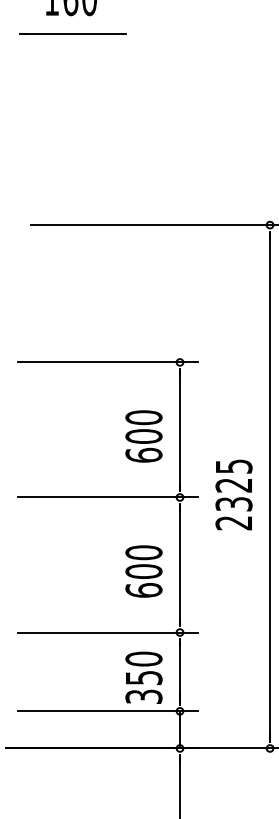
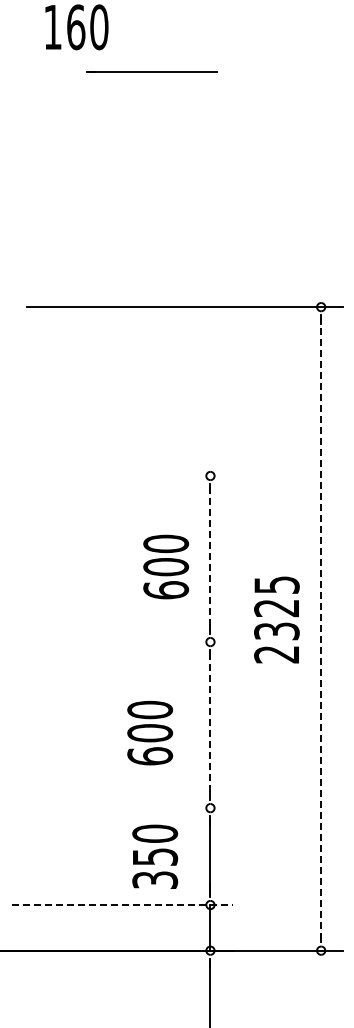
line: (72, 33) -> (151, 71), moved
line: (107, 362) -> (121, 475), removed
line: (180, 430) -> (210, 559), solid -> dashed
line: (270, 486) -> (321, 628), solid -> dashed
text: (233, 494) -> (276, 619), moved
line: (107, 497) -> (121, 642), removed
line: (180, 565) -> (210, 725), solid -> dashed
text: (144, 571) -> (150, 733), moved
line: (107, 632) -> (121, 808), removed
text: (144, 677) -> (155, 856), moved
line: (108, 711) -> (122, 905), solid -> dashed

